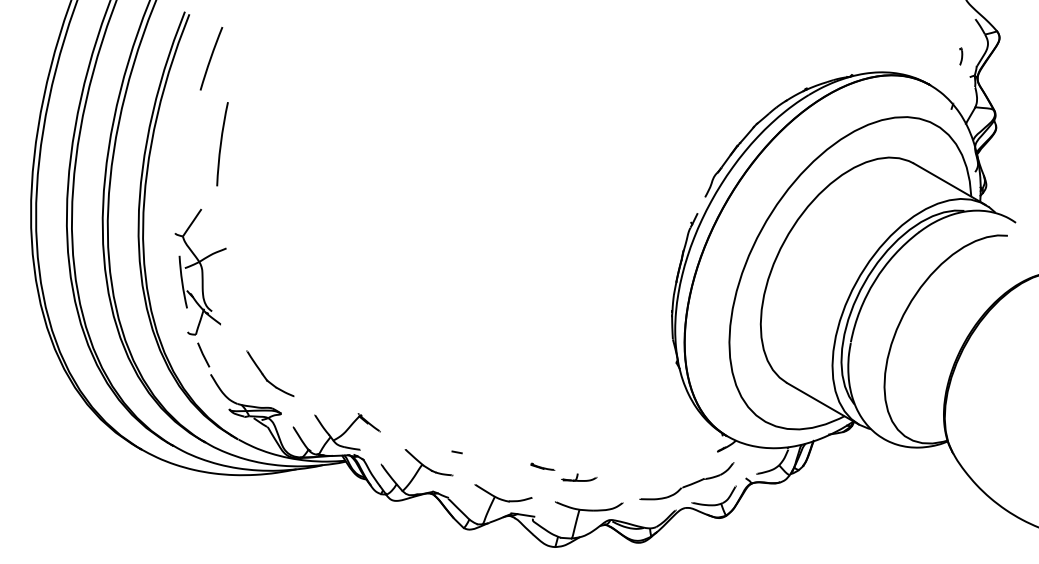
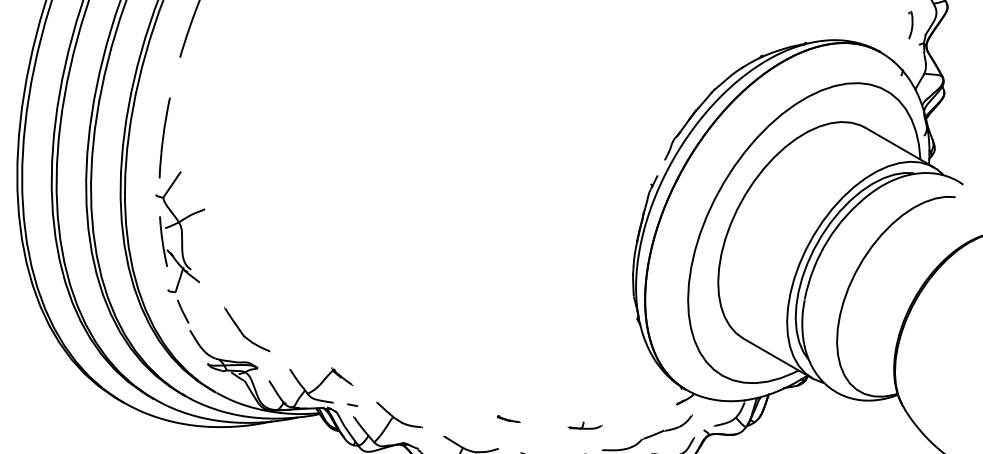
part: (960, 56) -> (910, 24), size x1.67
arc: (221, 144) -> (163, 138), moved
line: (456, 452) -> (352, 405), moved
part: (579, 477) -> (585, 425), moved

